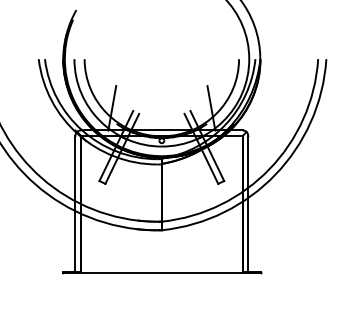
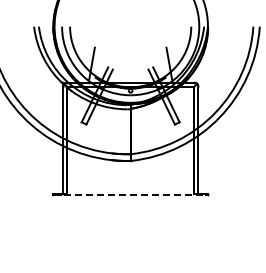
line: (162, 272) -> (131, 194), solid -> dashed

